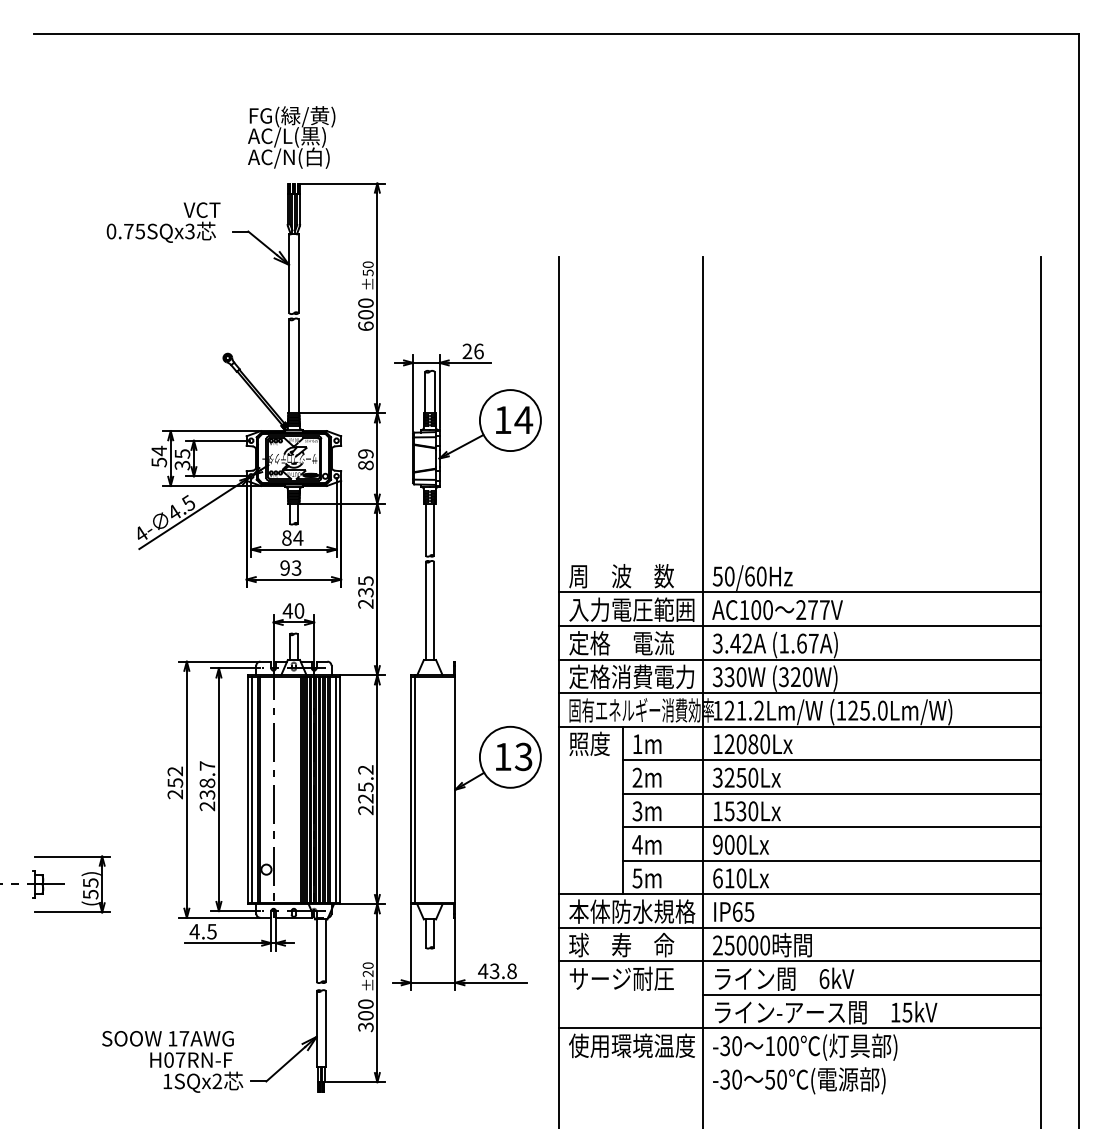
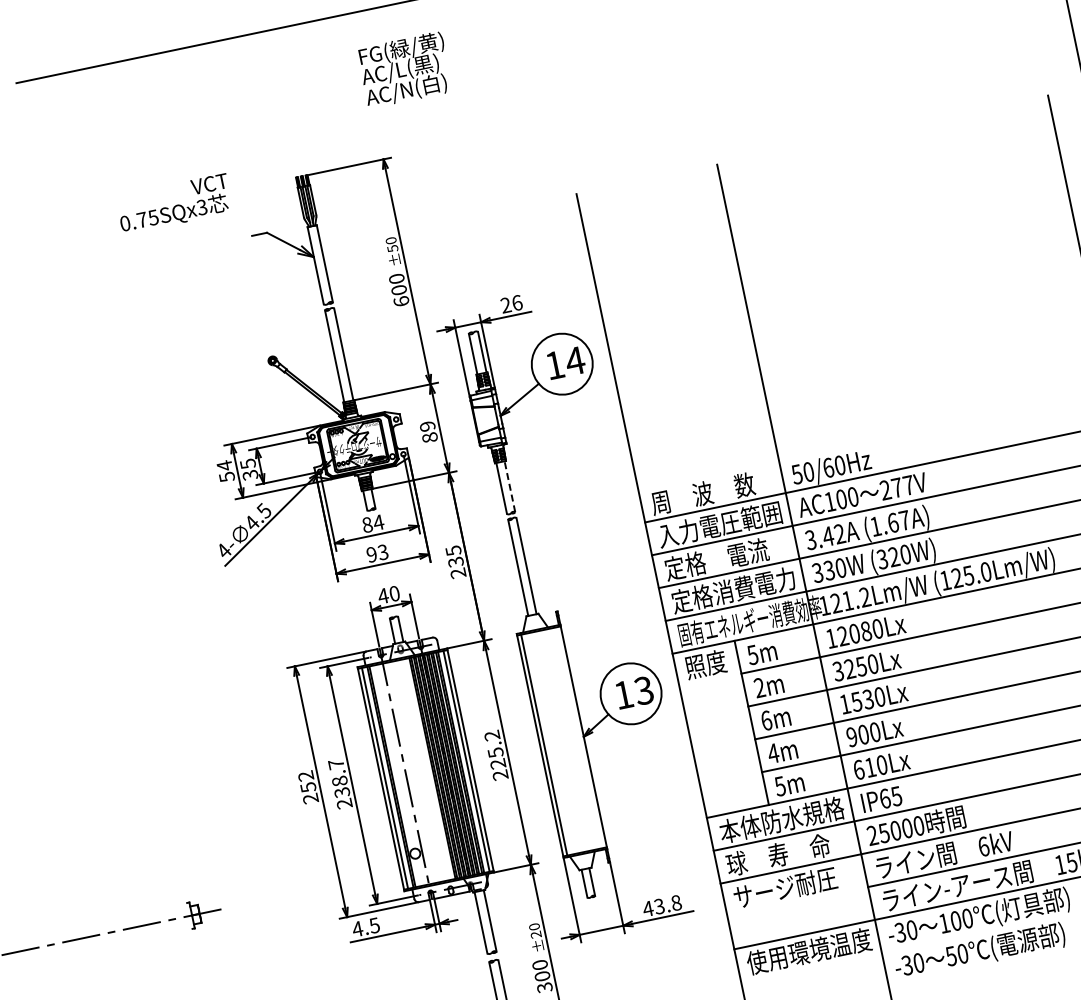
text: (291, 137) -> (404, 70), moved
text: (163, 222) -> (174, 204), moved
line: (434, 529) -> (510, 486), solid -> dashed
text: (637, 744) -> (752, 655), 1m -> 5m
text: (637, 811) -> (766, 720), 3m -> 6m
part: (83, 884) -> (239, 905), removed

